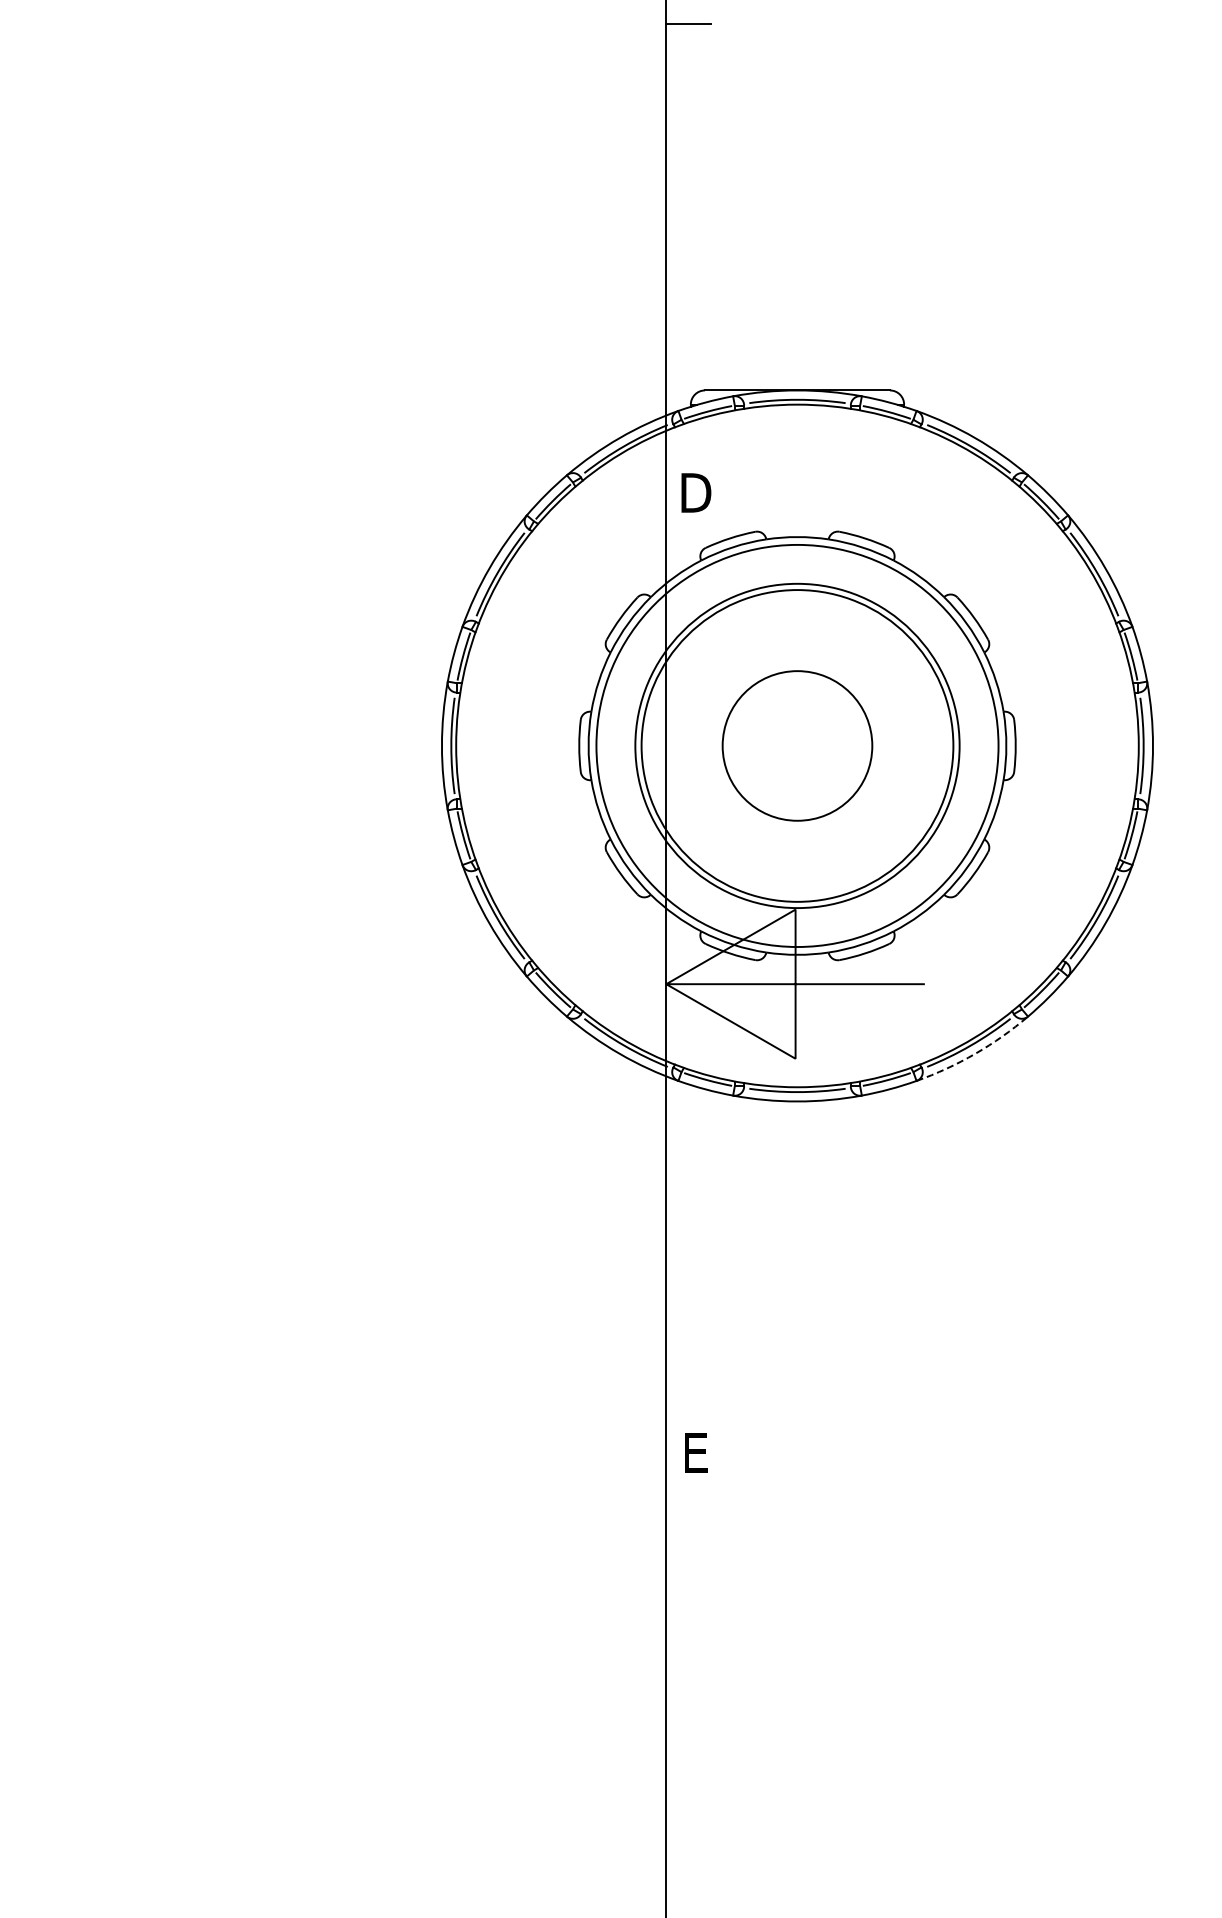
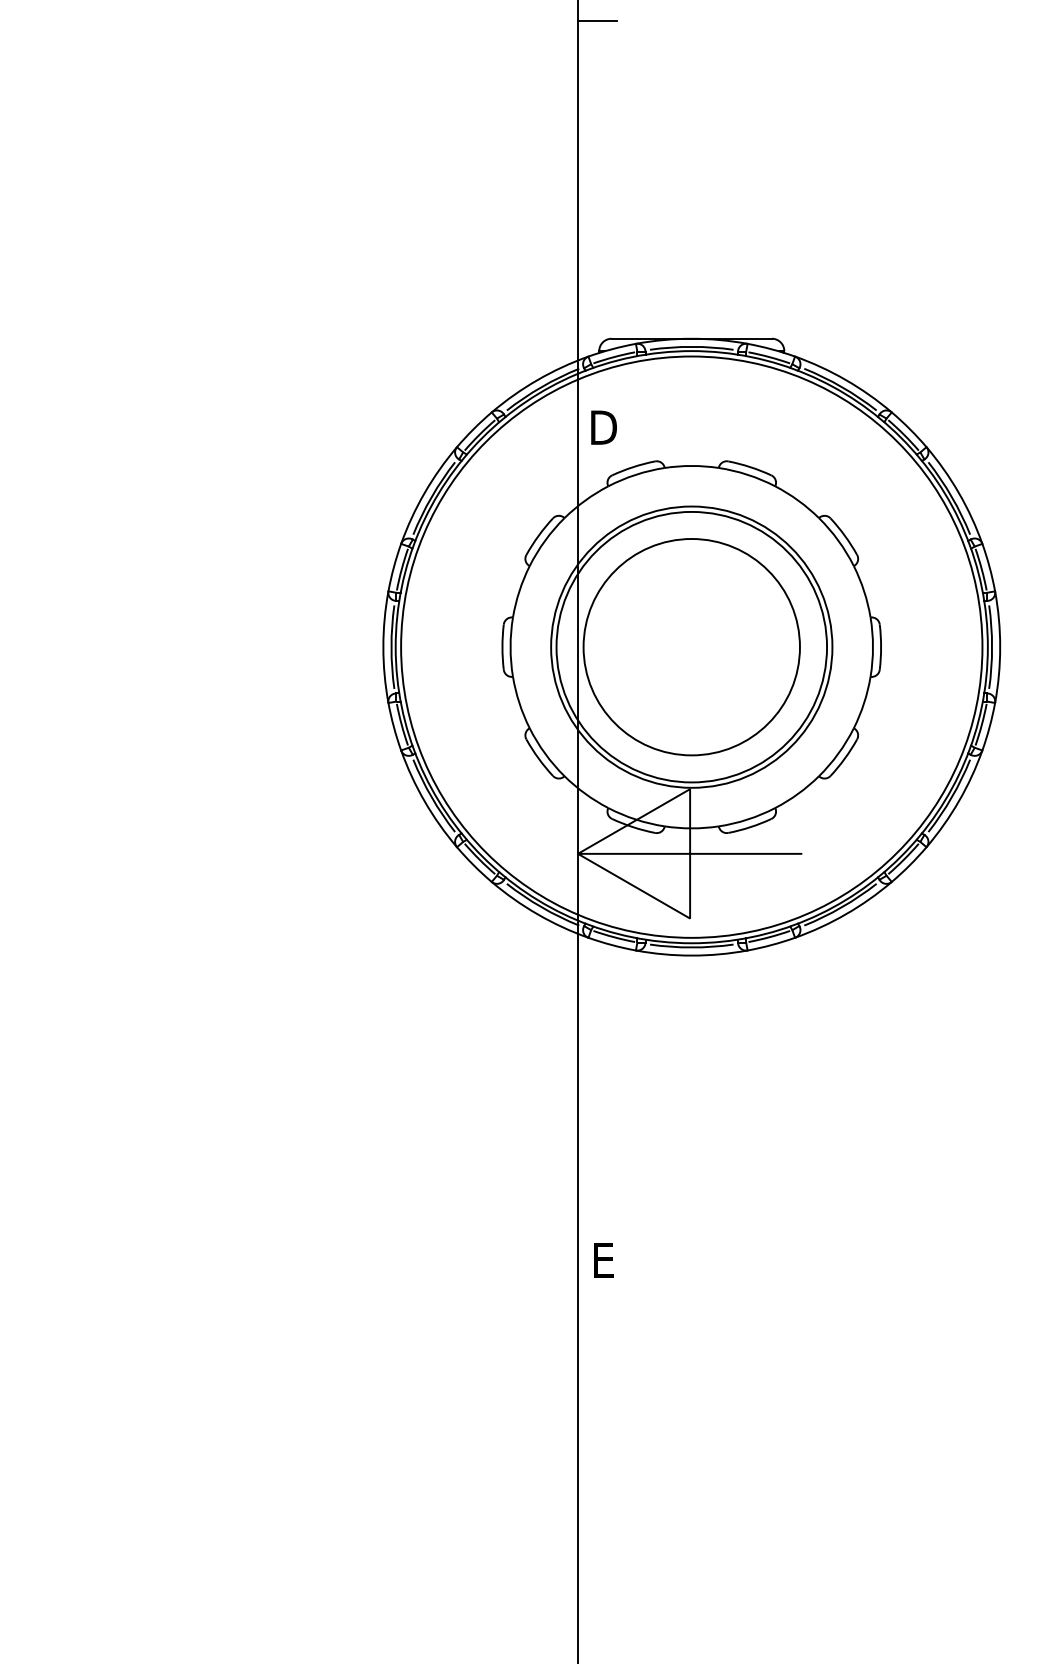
circle: (797, 745) -> (691, 646), size x1.67
circle: (797, 745) -> (691, 646), size x1.67
arc: (975, 1053) -> (846, 913), dashed -> solid

